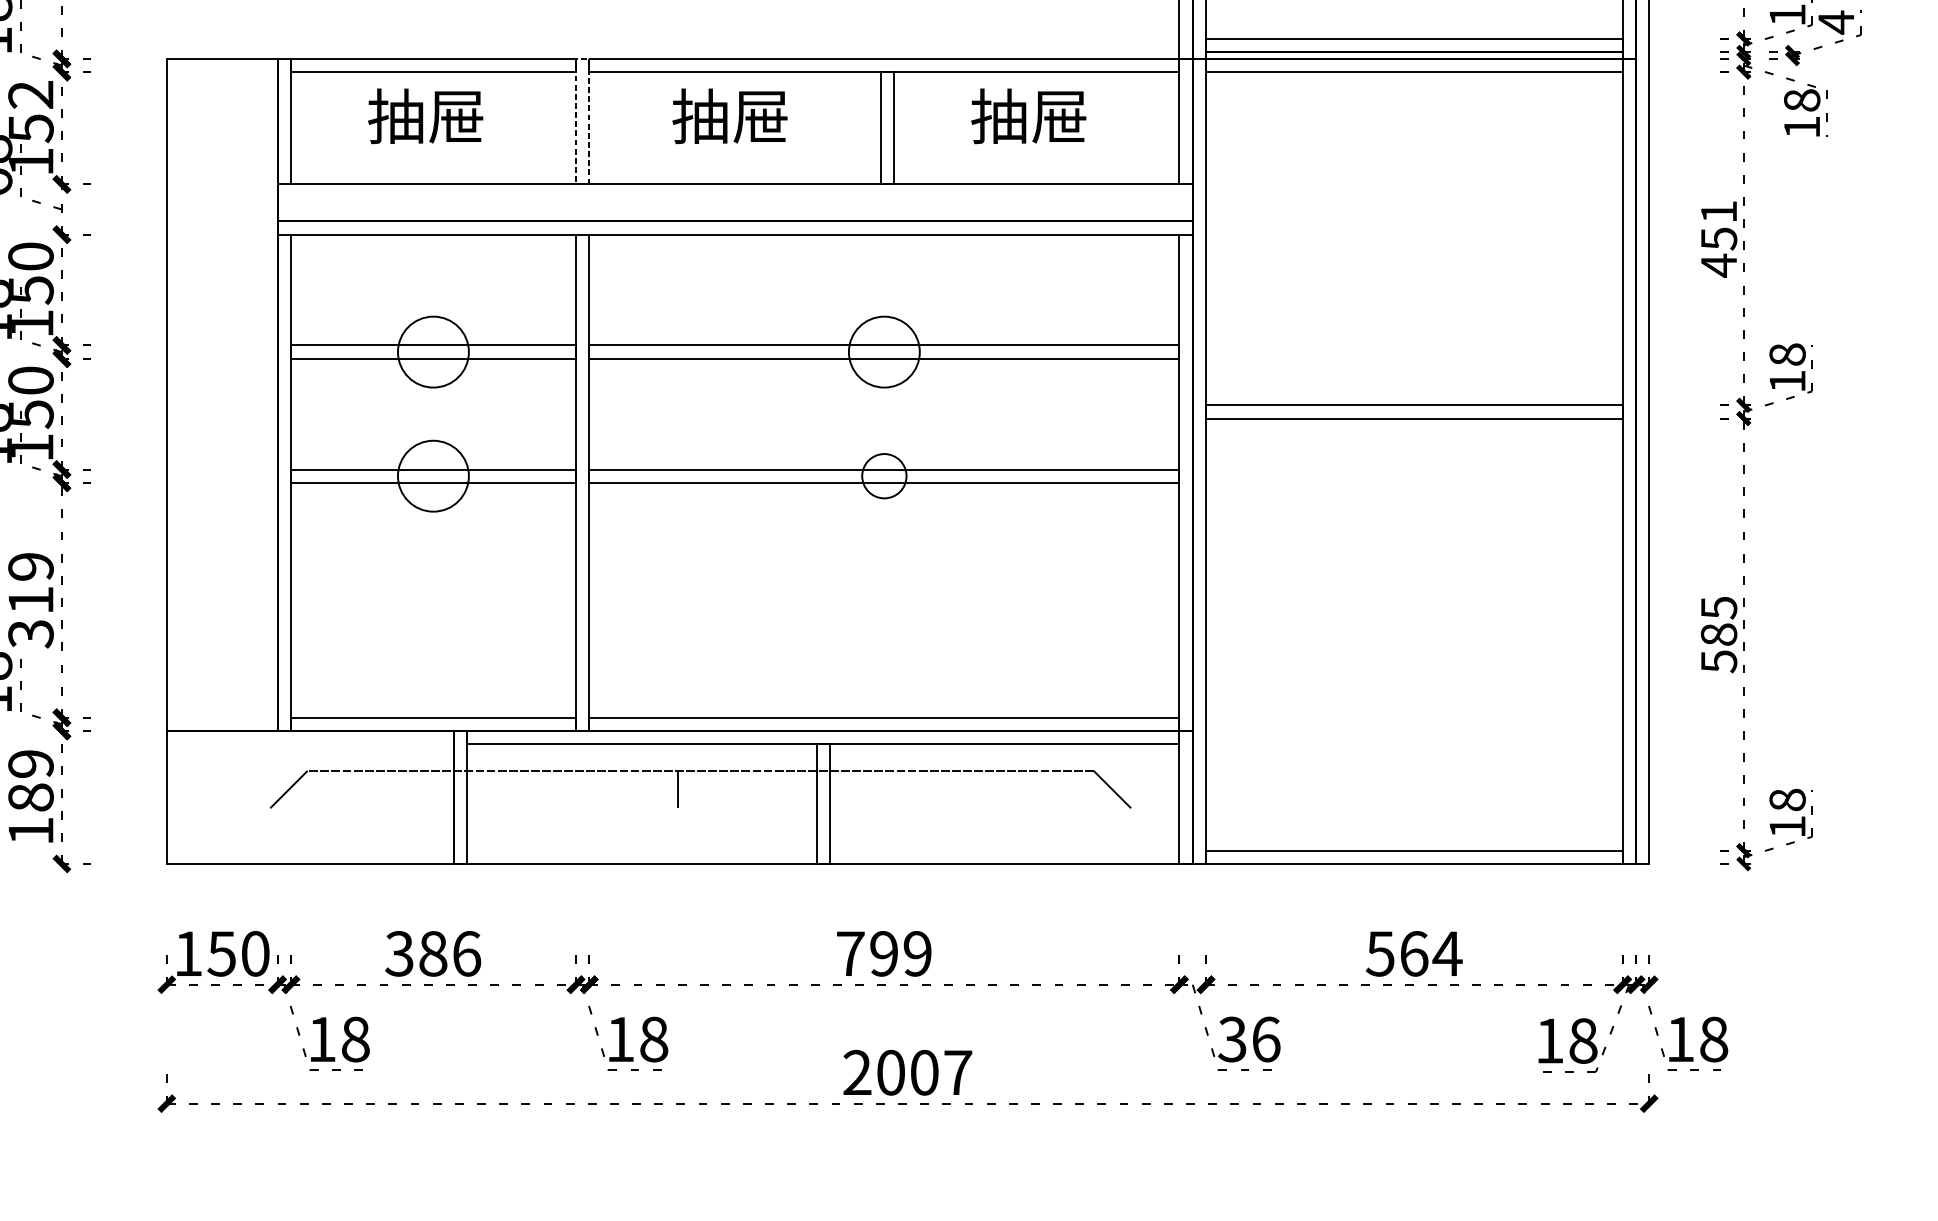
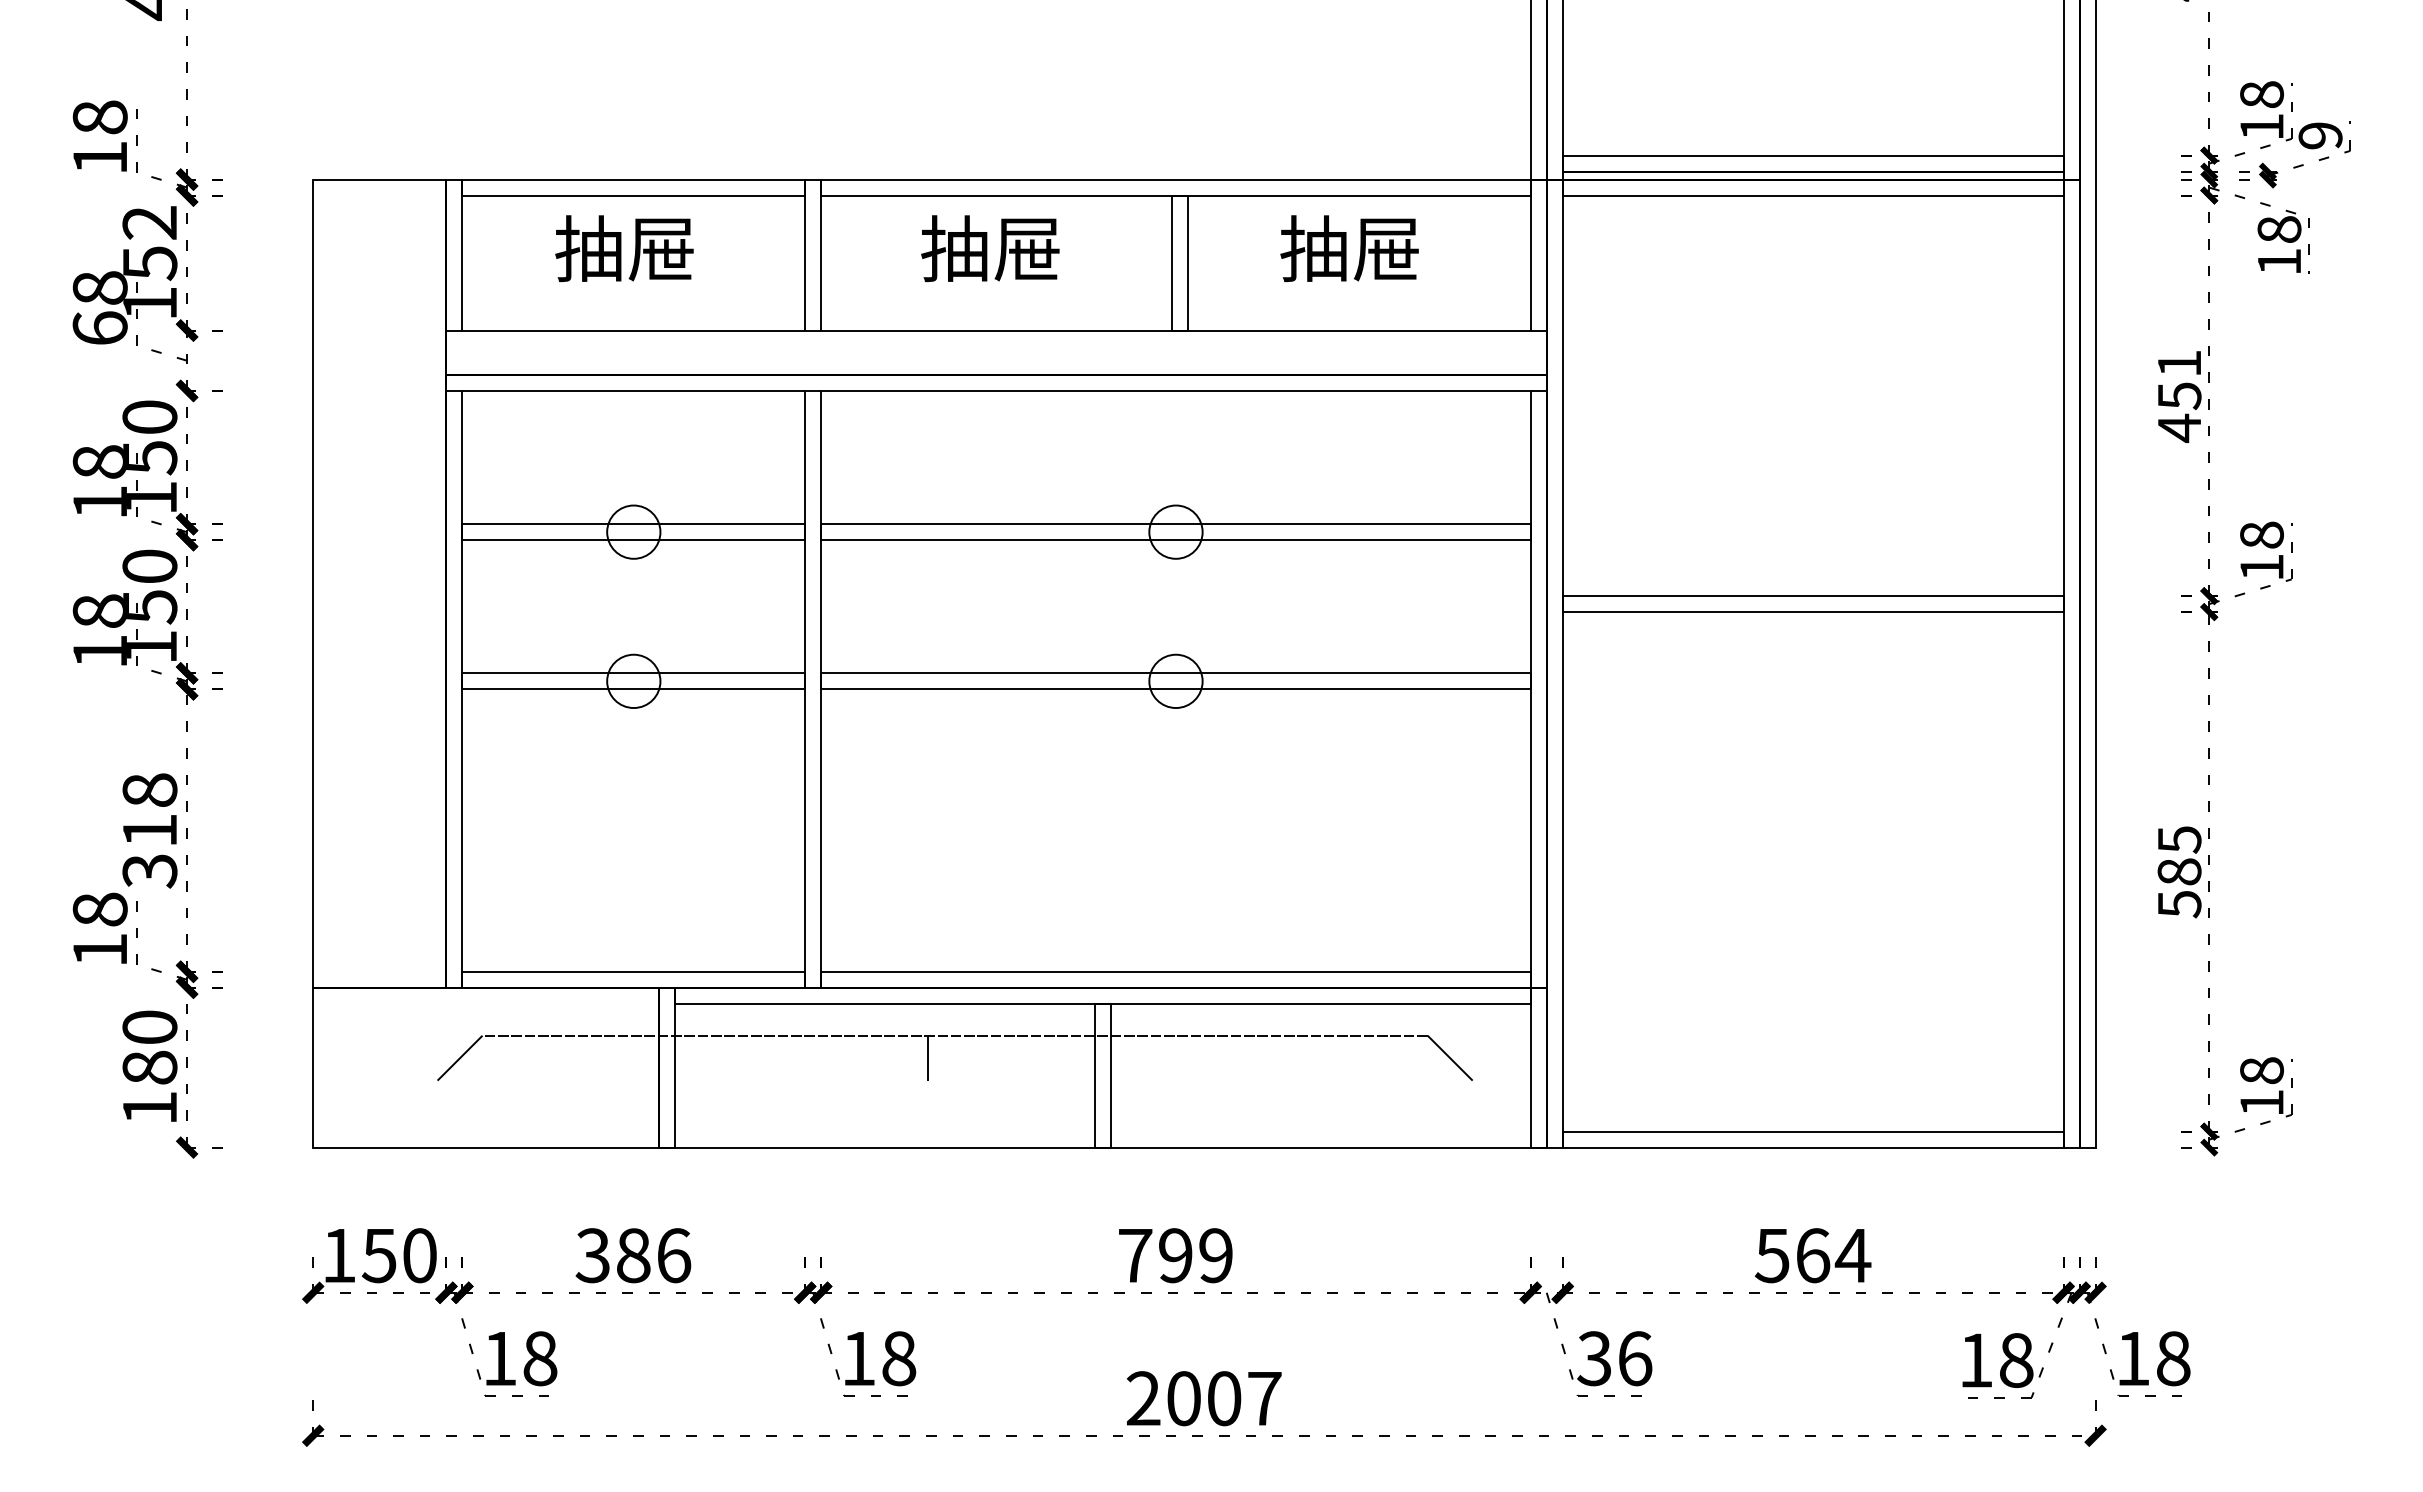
text: (1836, 22) -> (2320, 135), 4 -> 9
line: (582, 58) -> (813, 179), dashed -> solid
circle: (433, 351) -> (633, 531), size x0.62
circle: (883, 351) -> (1175, 531), size x0.62
circle: (433, 476) -> (633, 681), size x0.62
text: (30, 566) -> (149, 790), 319 -> 318
text: (30, 764) -> (149, 1027), 189 -> 180

